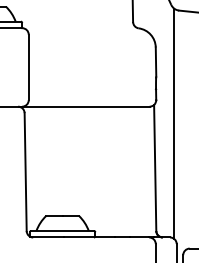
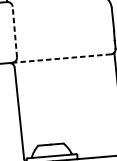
line: (28, 67) -> (14, 32), solid -> dashed
line: (85, 106) -> (61, 58), solid -> dashed

